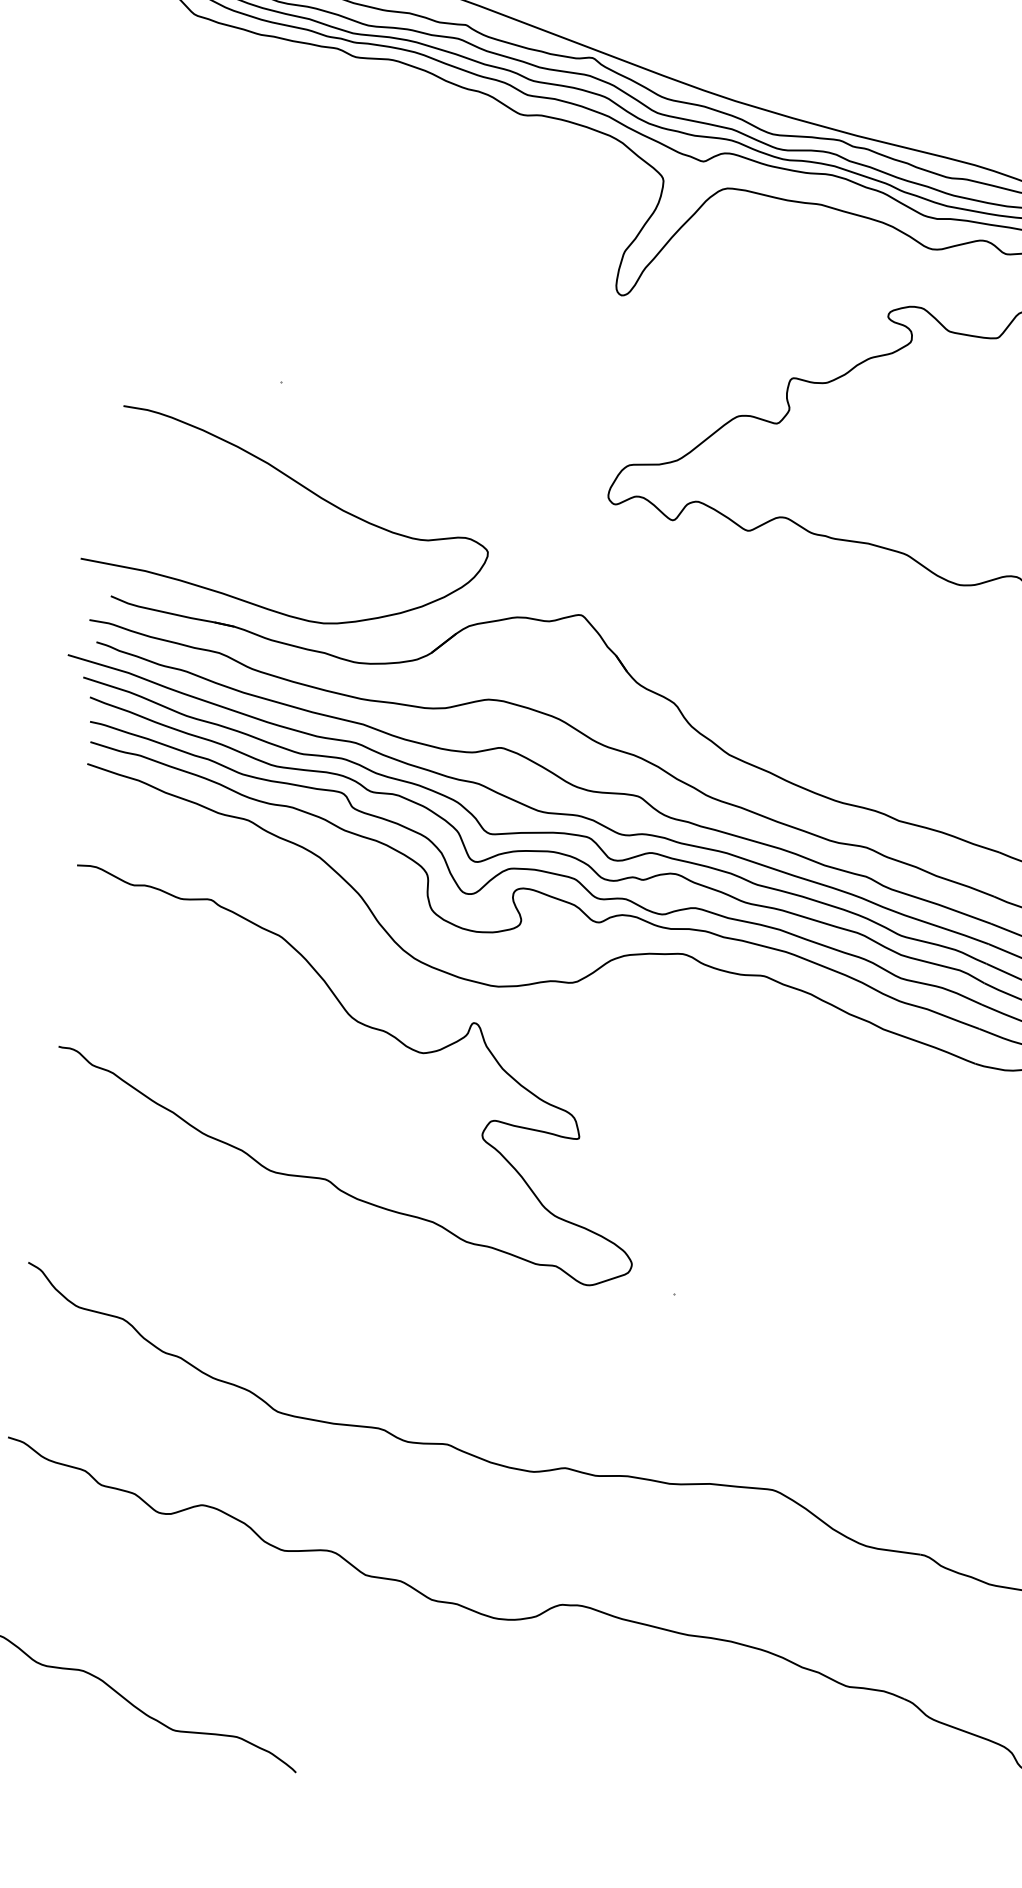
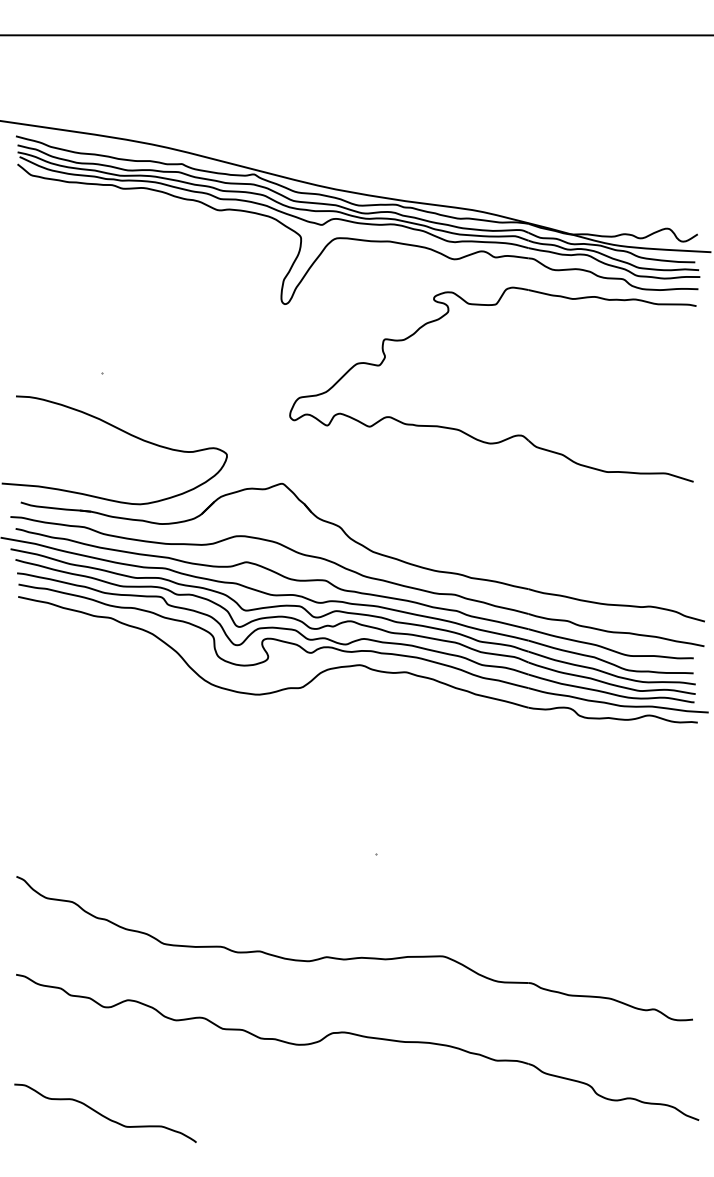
curve: (372, 1029) -> (192, 726), removed

